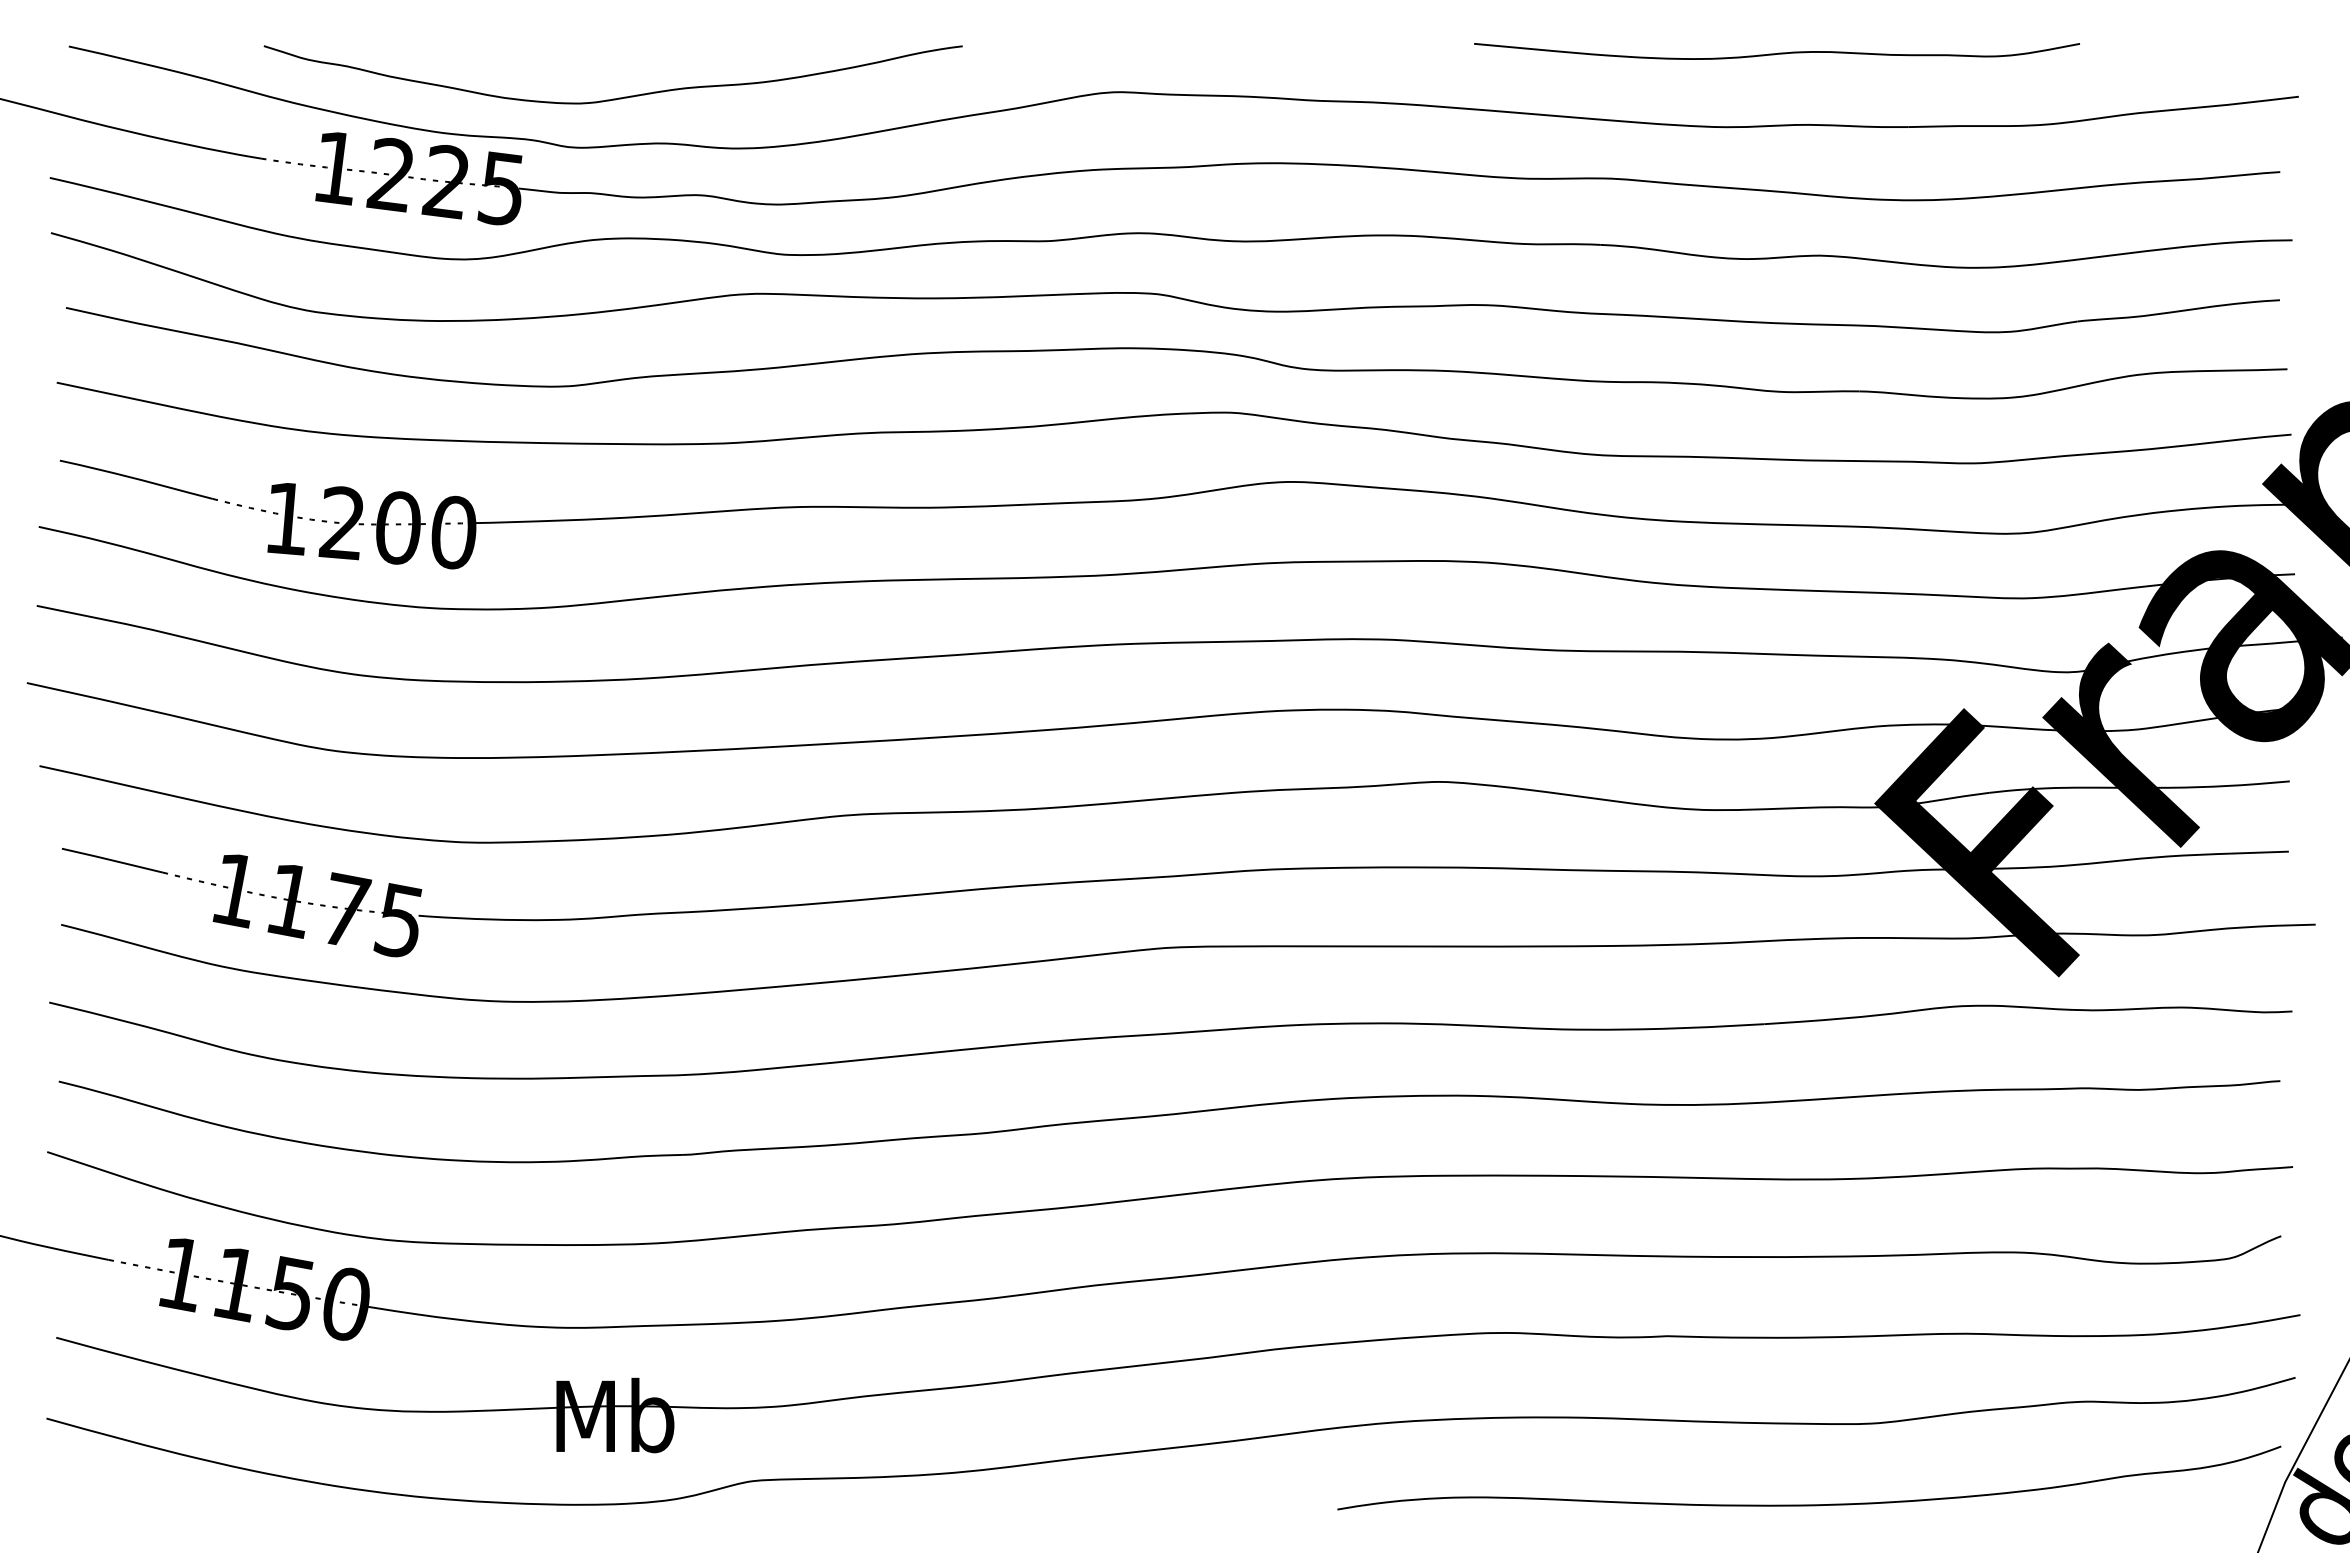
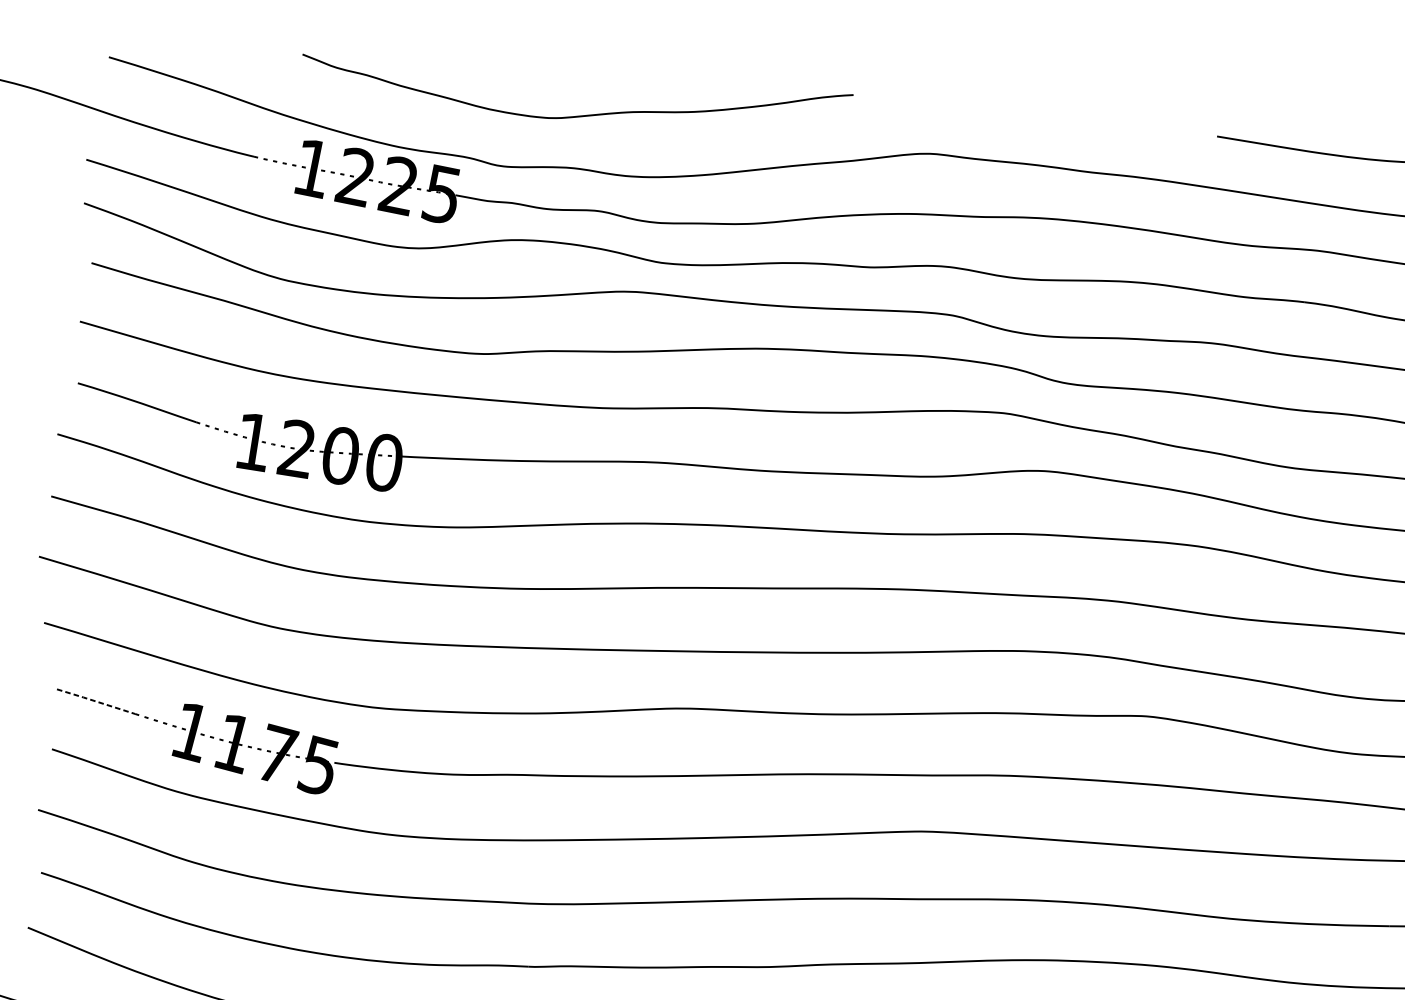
curve: (618, 97) -> (579, 115), moved
line: (112, 860) -> (96, 701), solid -> dashed

